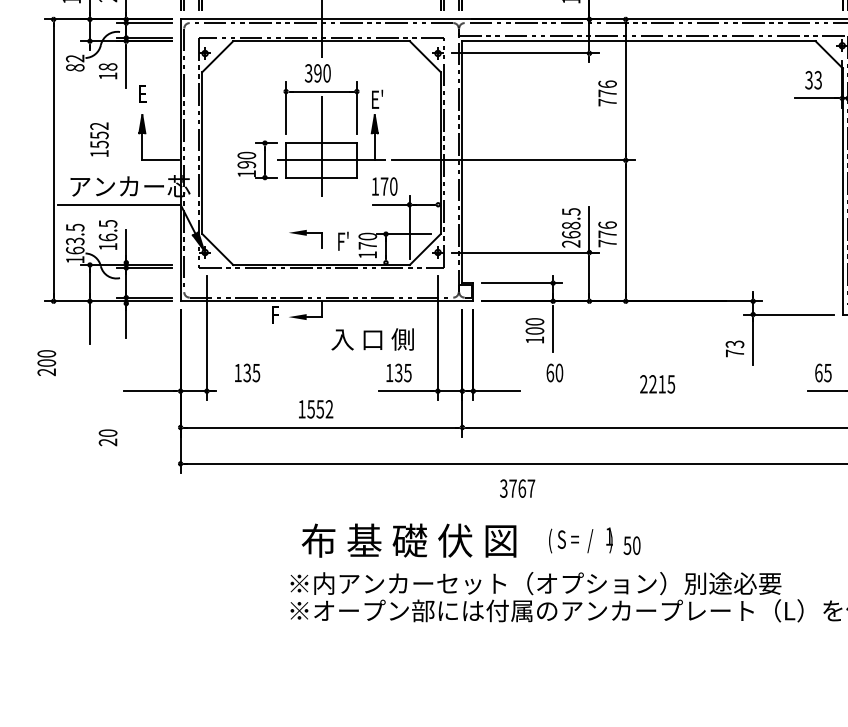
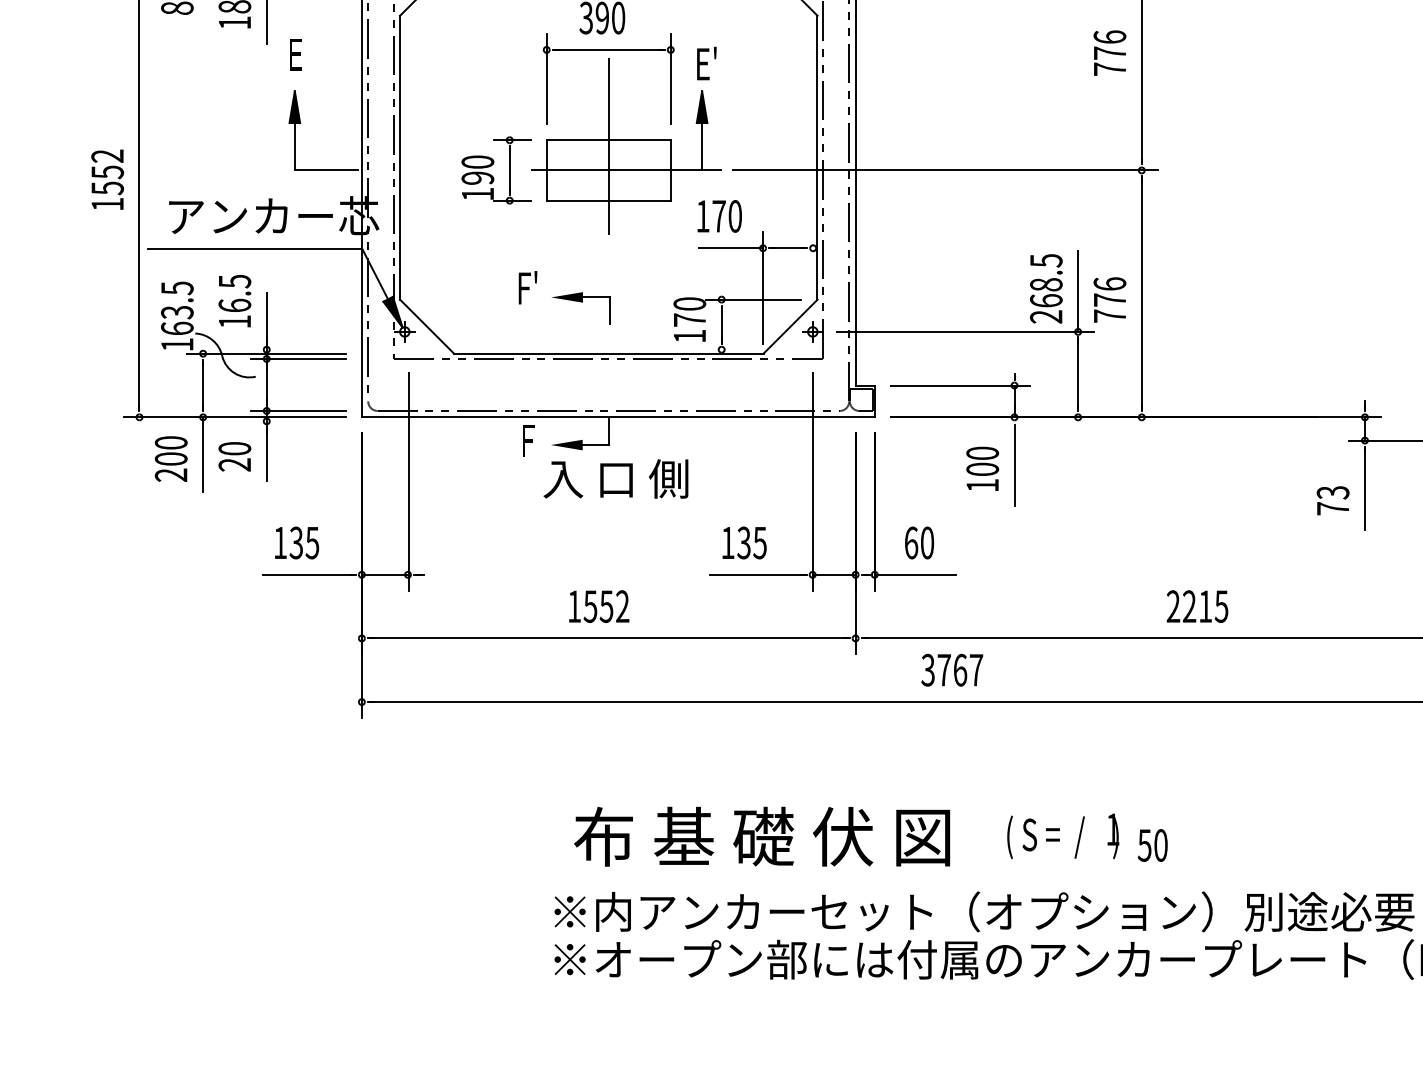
text: (99, 139) -> (107, 179), moved
text: (343, 240) -> (528, 286), moved
text: (372, 339) -> (615, 479), moved
text: (46, 363) -> (170, 459), moved
text: (247, 372) -> (296, 542), moved
text: (554, 372) -> (918, 542), moved
text: (657, 384) -> (1197, 606), moved
text: (107, 437) -> (233, 456), moved
text: (517, 488) -> (952, 669), moved

